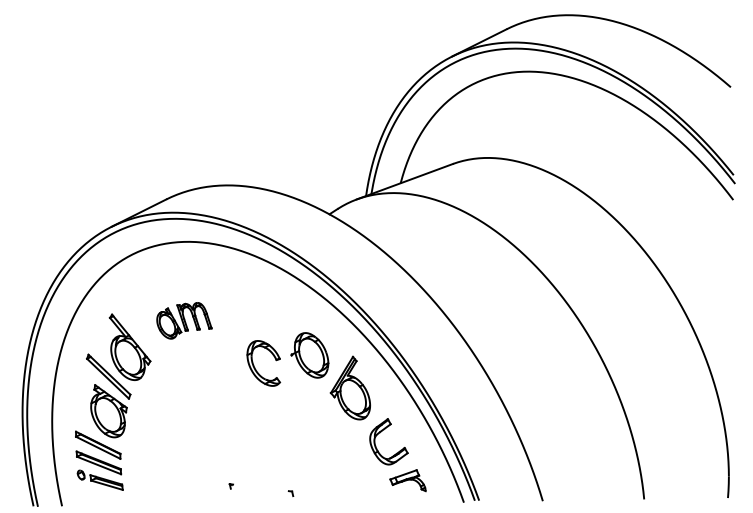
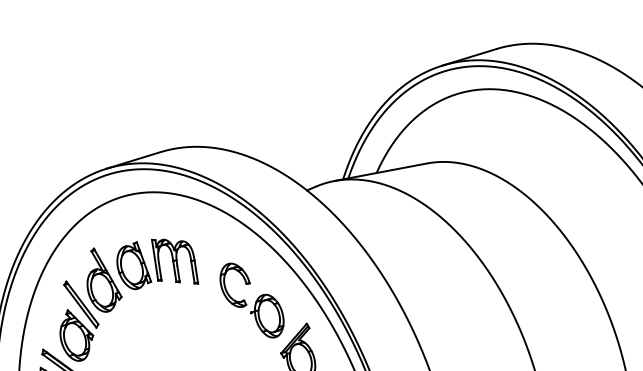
part: (184, 320) -> (158, 265), size x1.67
part: (255, 367) -> (226, 287), moved

